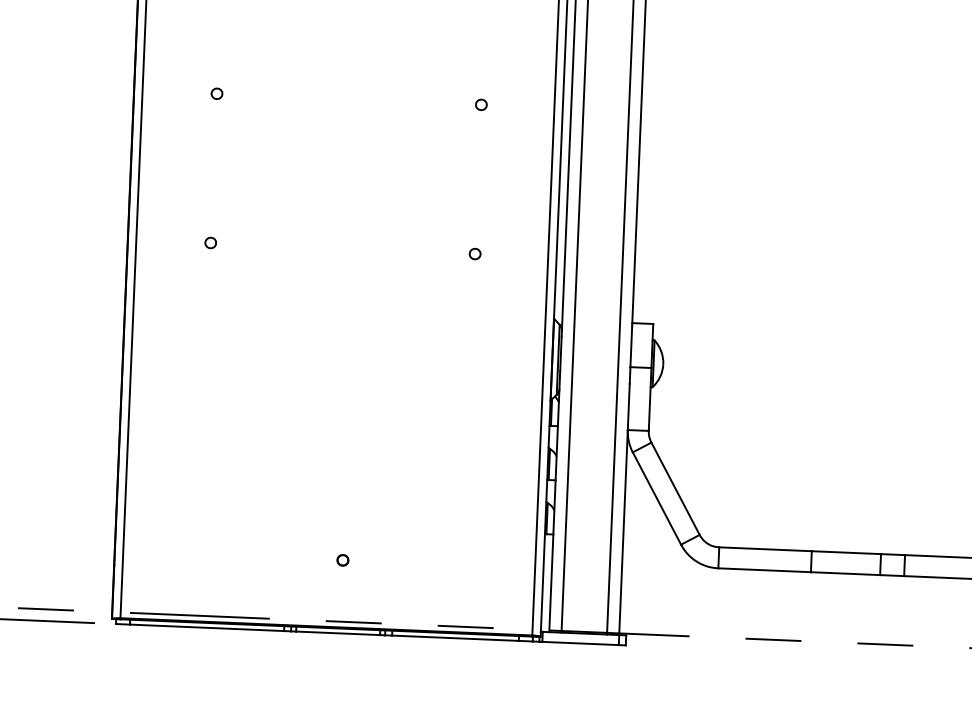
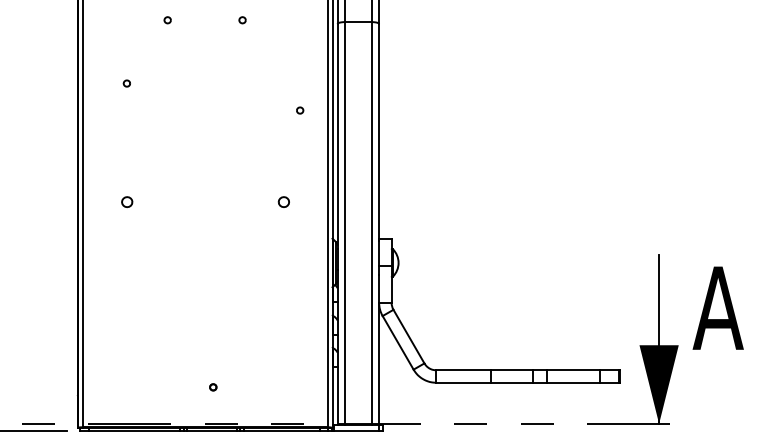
part: (216, 93) -> (126, 83), moved
part: (481, 104) -> (300, 110), moved
part: (209, 243) -> (126, 202), size x1.6
part: (475, 254) -> (284, 202), size x1.6

